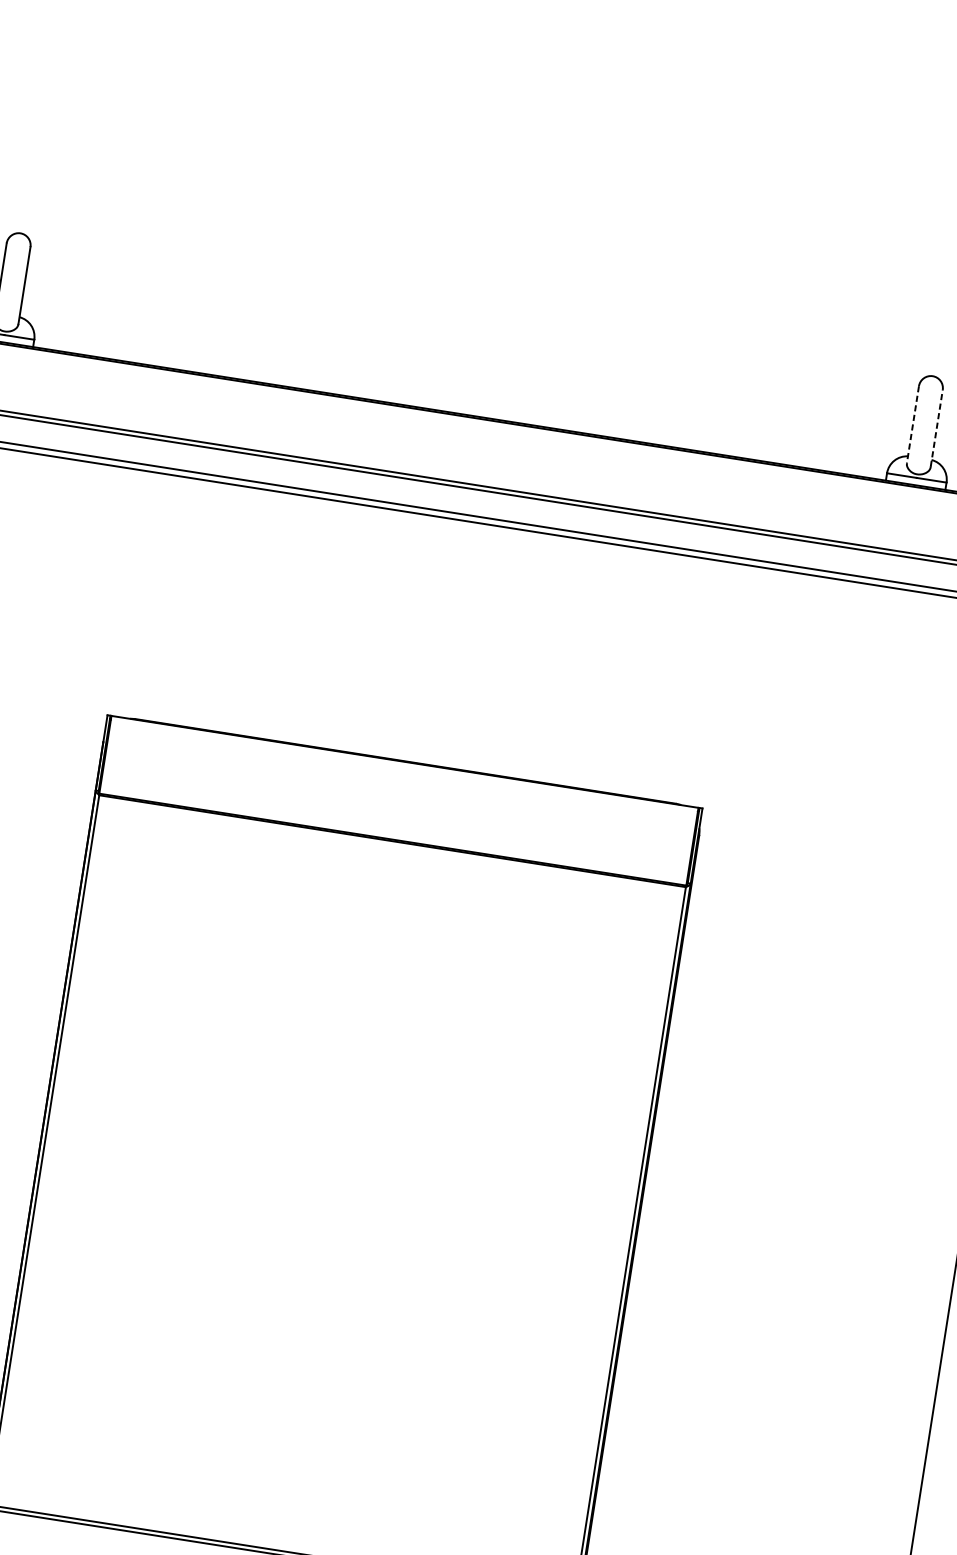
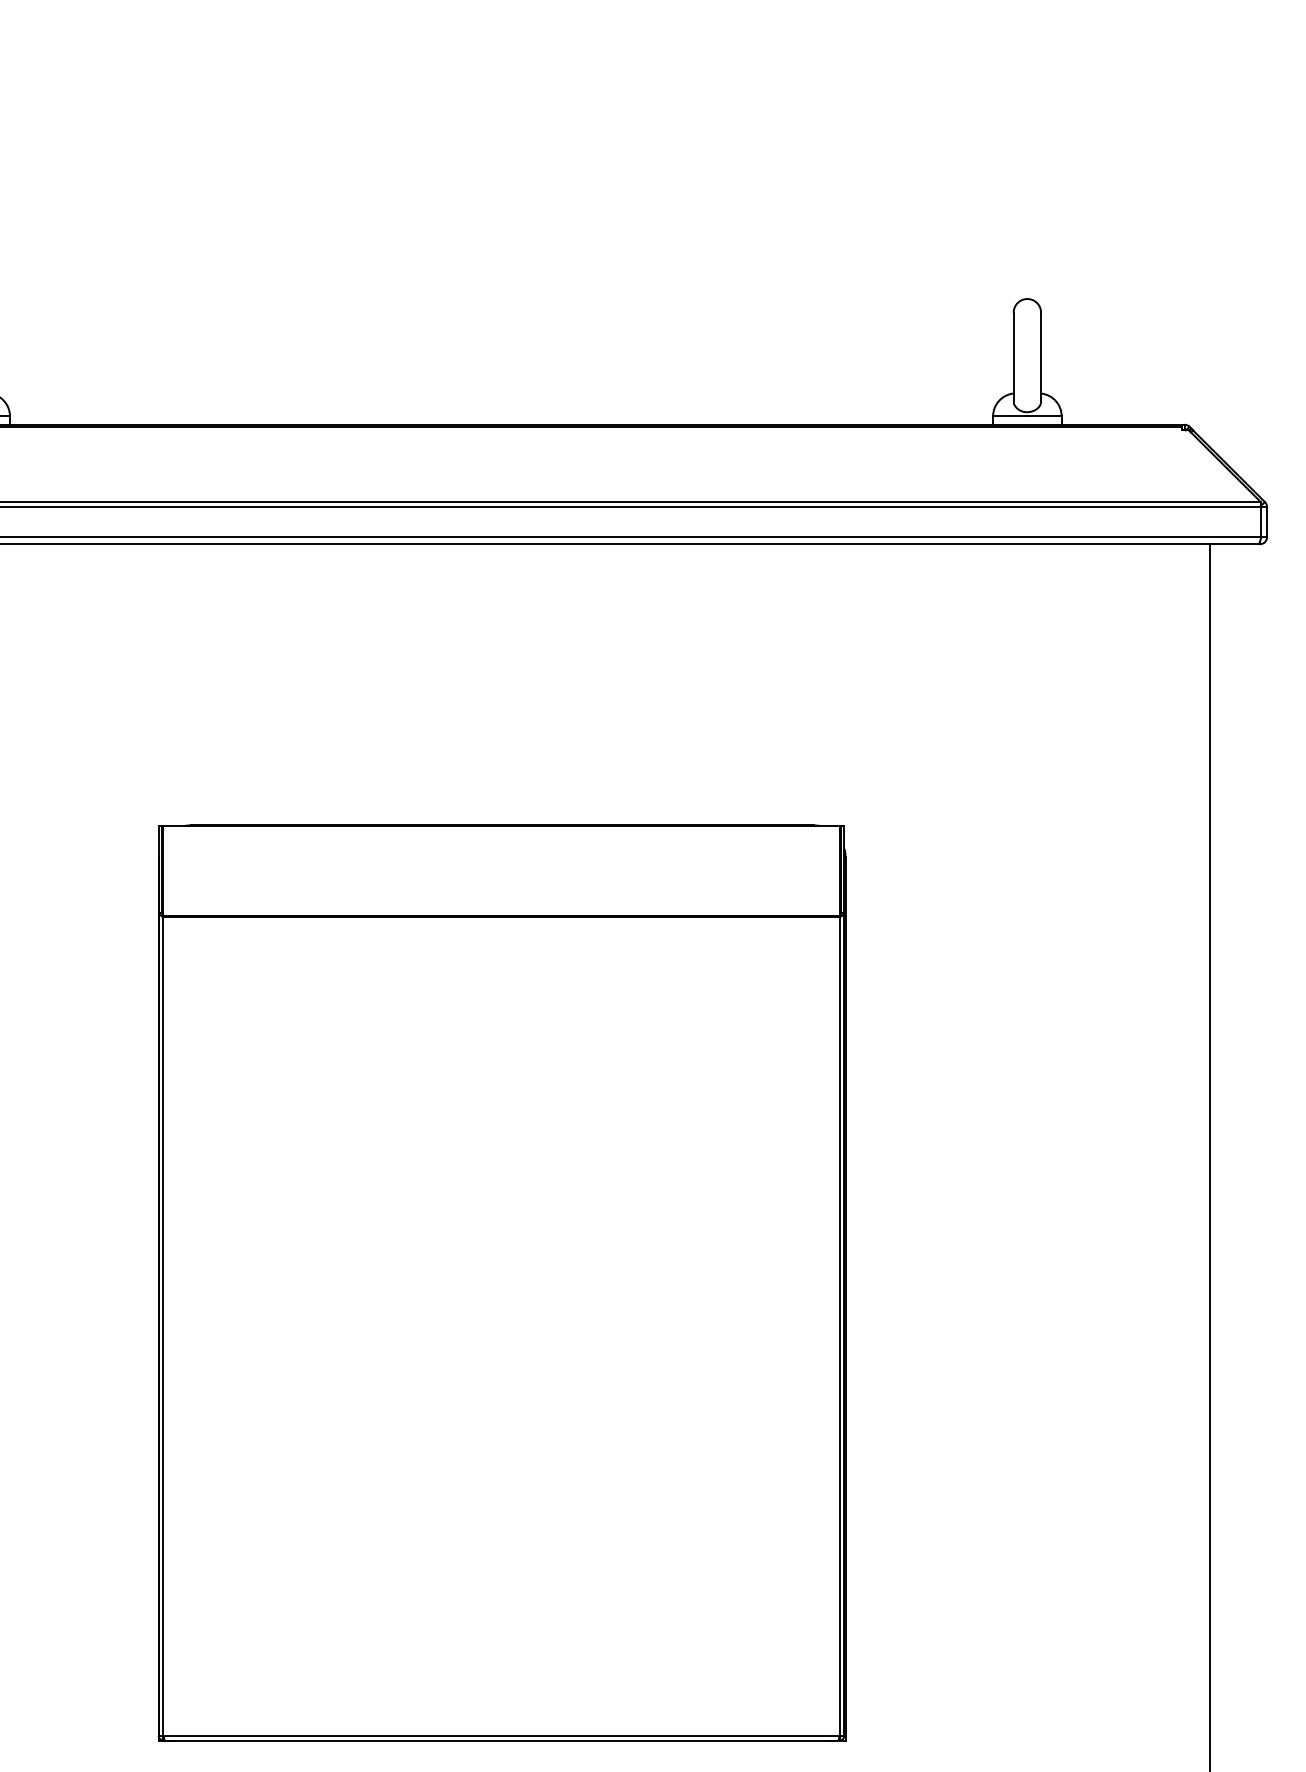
line: (912, 425) -> (1013, 357), dashed -> solid
line: (937, 427) -> (1041, 356), dashed -> solid

